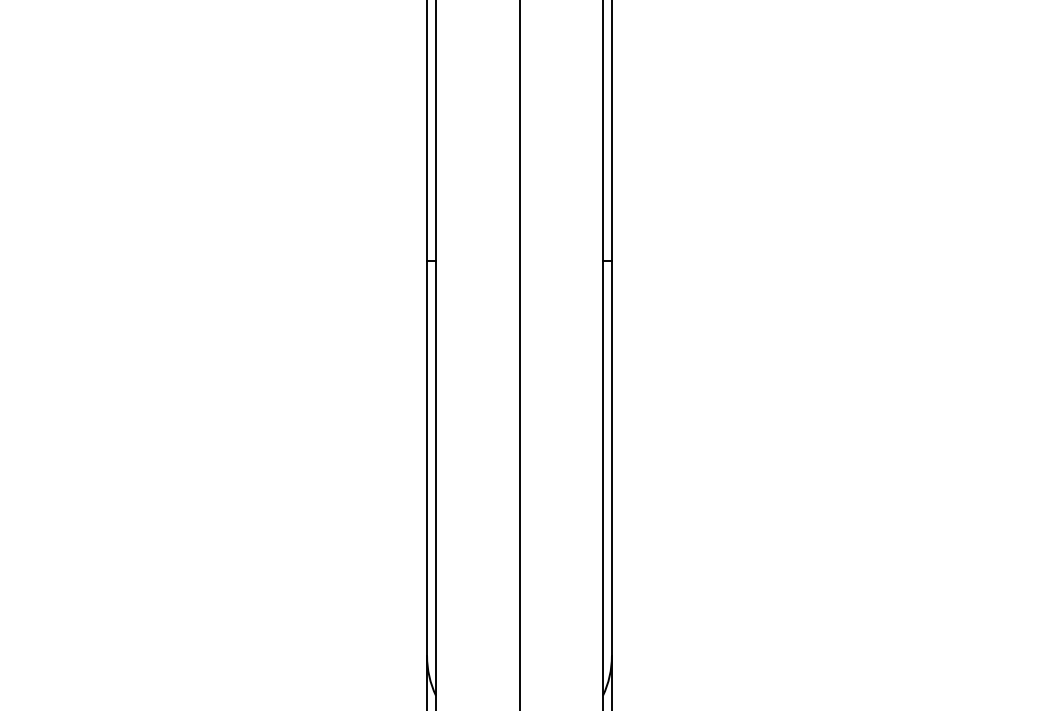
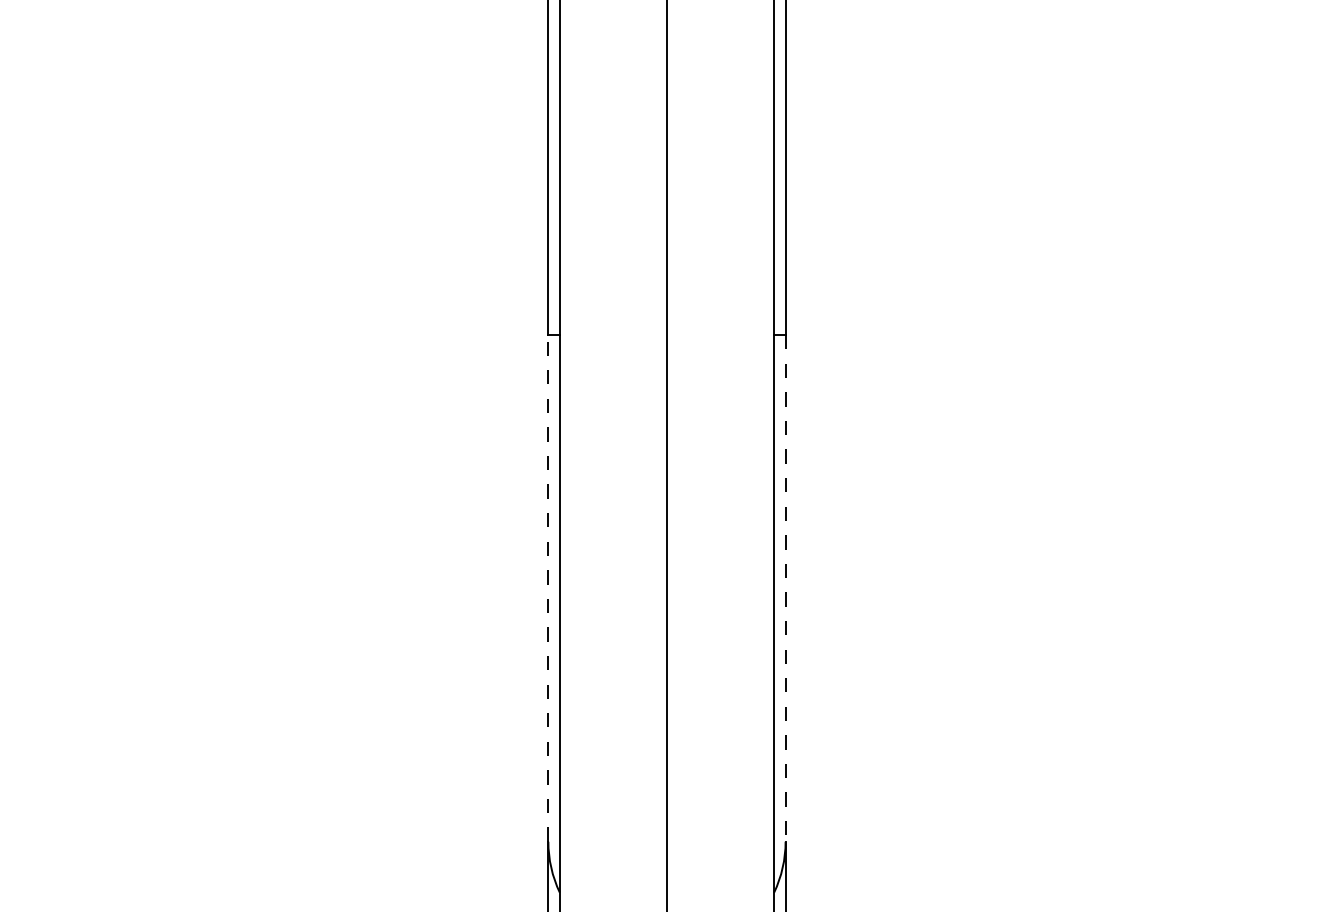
line: (427, 457) -> (548, 587), solid -> dashed
line: (611, 458) -> (785, 588), solid -> dashed

